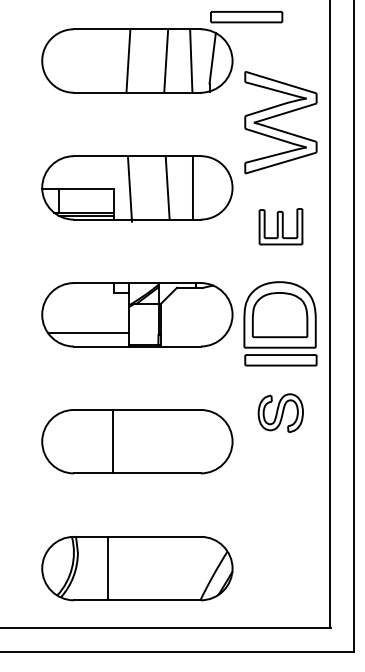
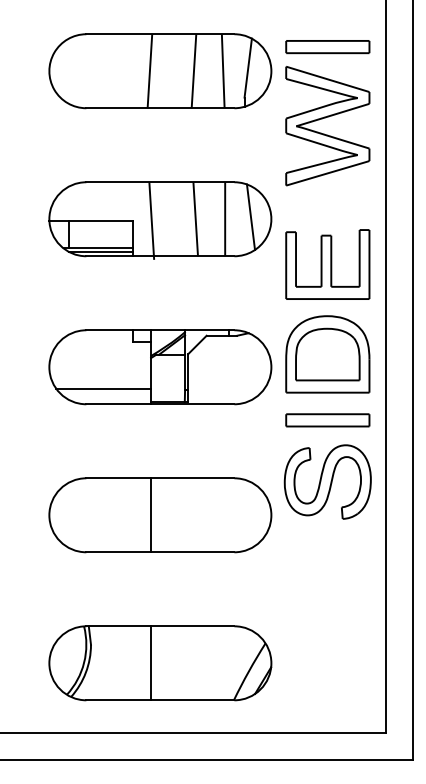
part: (246, 17) -> (327, 47), moved
part: (278, 128) -> (324, 133), moved
line: (214, 185) -> (250, 216), added
part: (280, 226) -> (327, 264), size x1.67
part: (279, 314) -> (327, 354), moved
part: (280, 412) -> (327, 481), size x1.67
line: (113, 441) -> (151, 515), moved
line: (108, 568) -> (151, 663), moved

